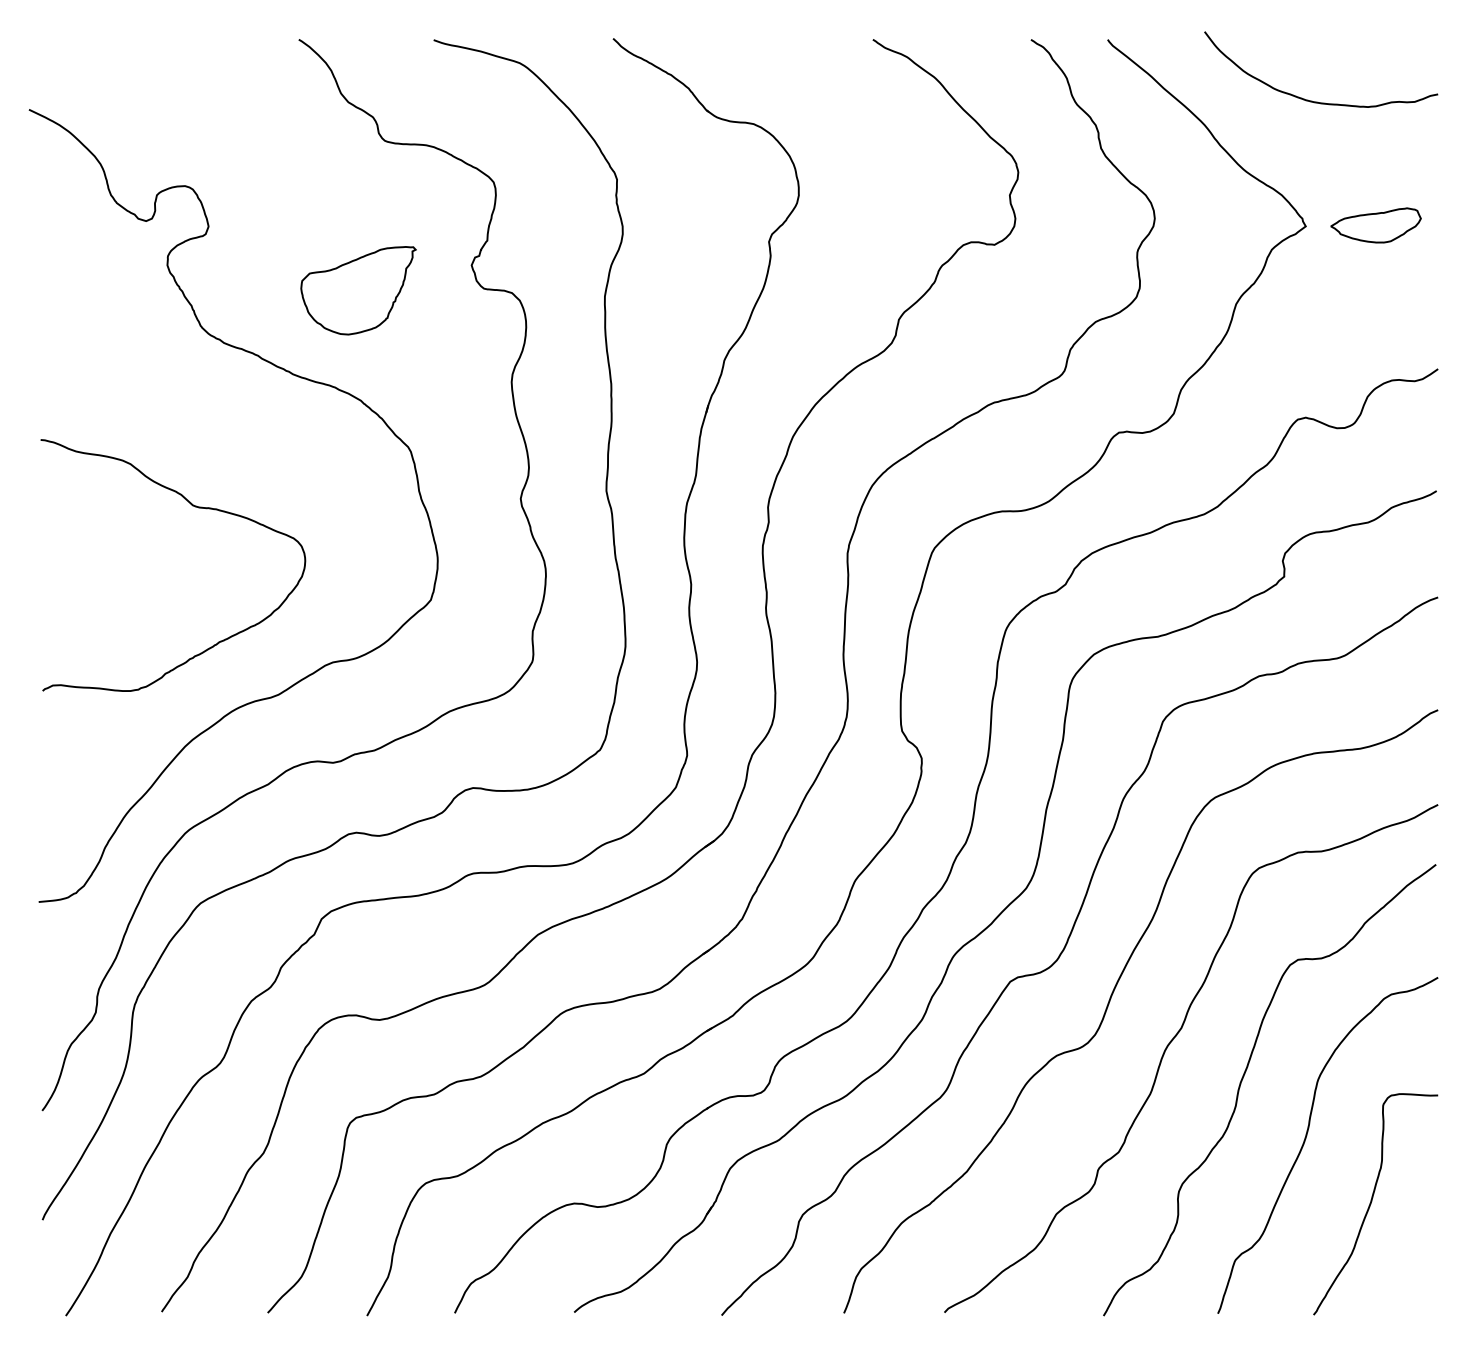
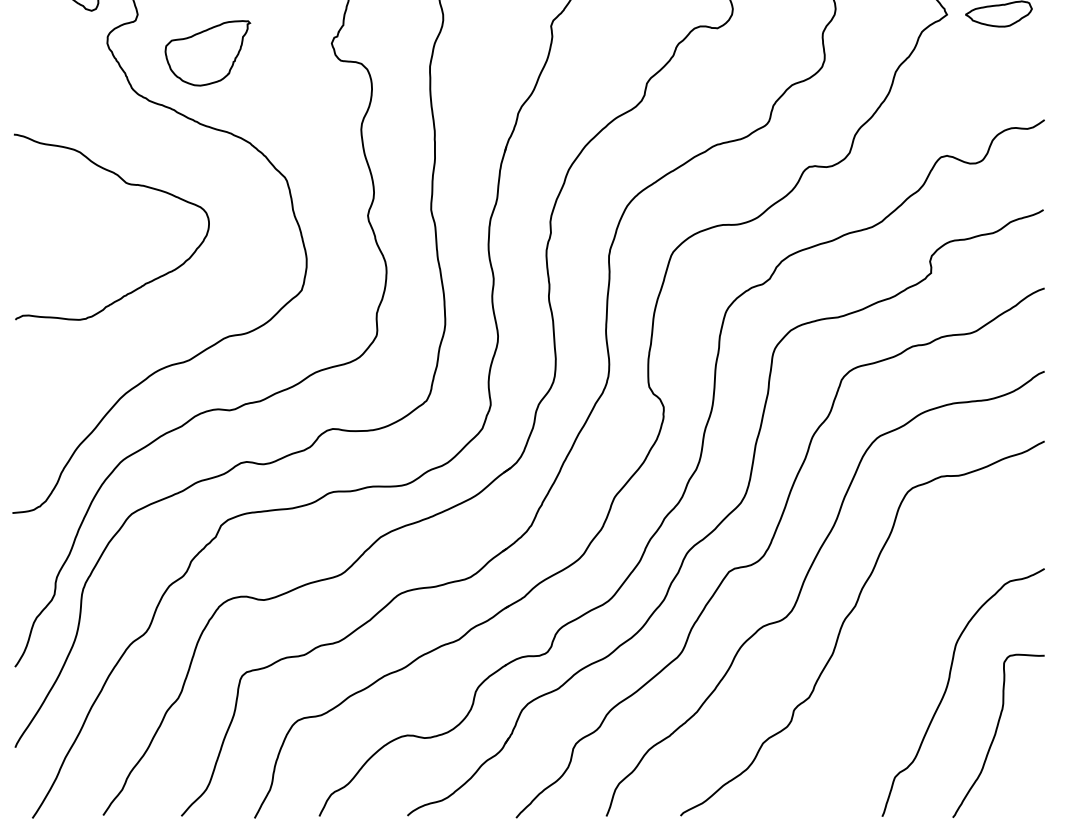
part: (358, 290) -> (207, 53), moved
curve: (192, 506) -> (125, 183), moved
curve: (1242, 1081) -> (900, 645), removed

